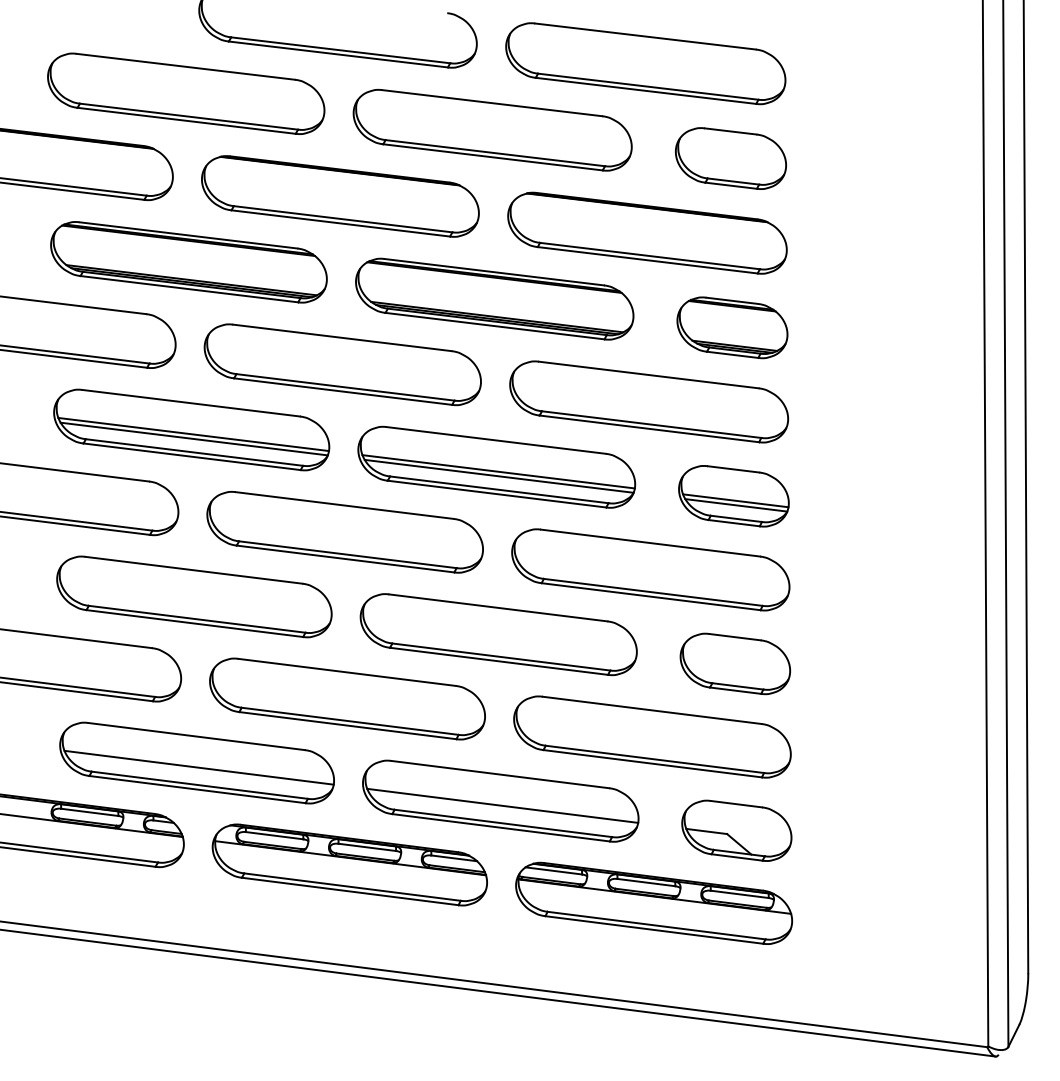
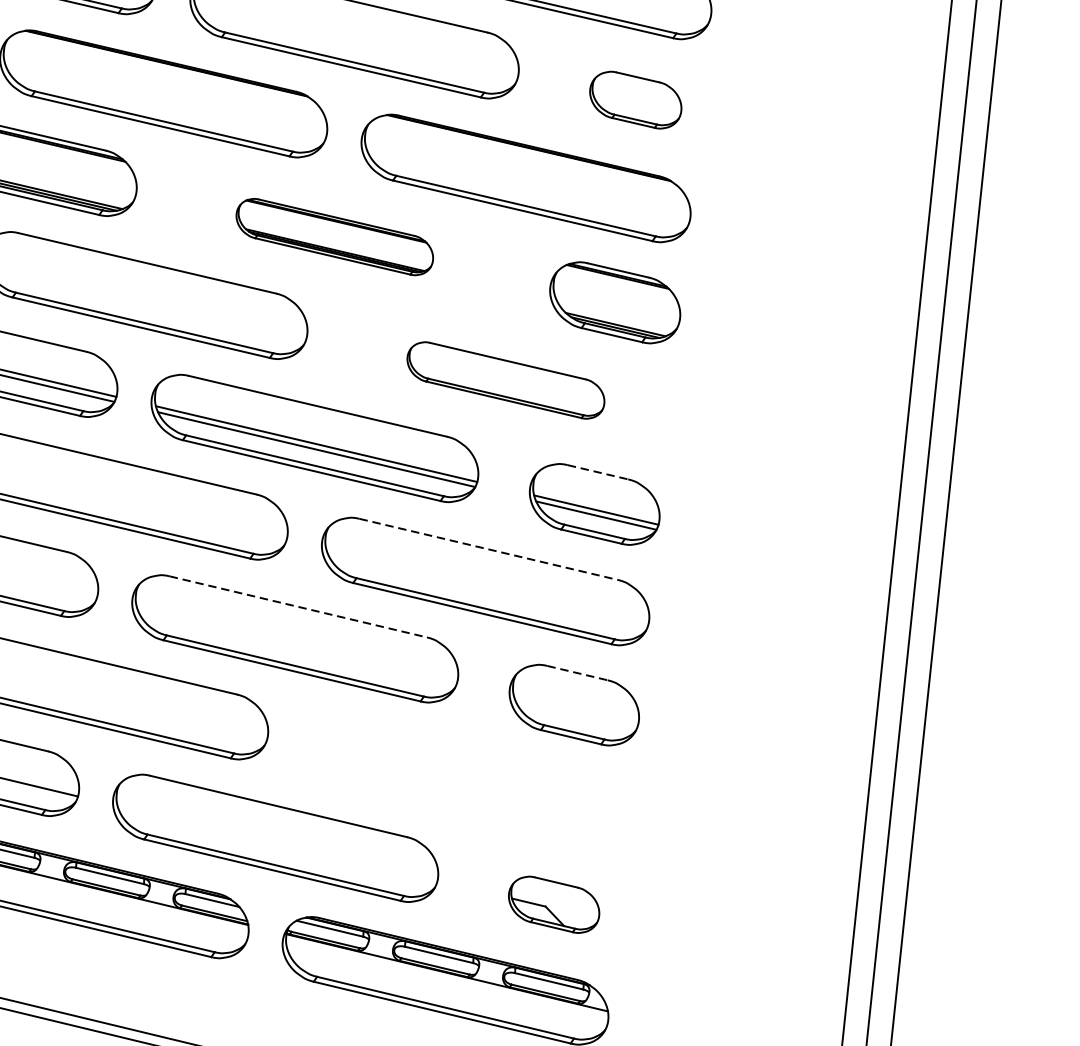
part: (730, 158) -> (635, 100), size x0.7
part: (494, 298) -> (334, 236), size x0.6
part: (649, 401) -> (506, 379), size x0.6
line: (733, 469) -> (597, 472), solid -> dashed
line: (650, 543) -> (488, 549), solid -> dashed
line: (498, 607) -> (298, 606), solid -> dashed
line: (735, 637) -> (577, 673), solid -> dashed
part: (652, 736) -> (465, 780), removed
line: (502, 805) -> (277, 843), removed
part: (736, 830) -> (553, 904), size x0.7

